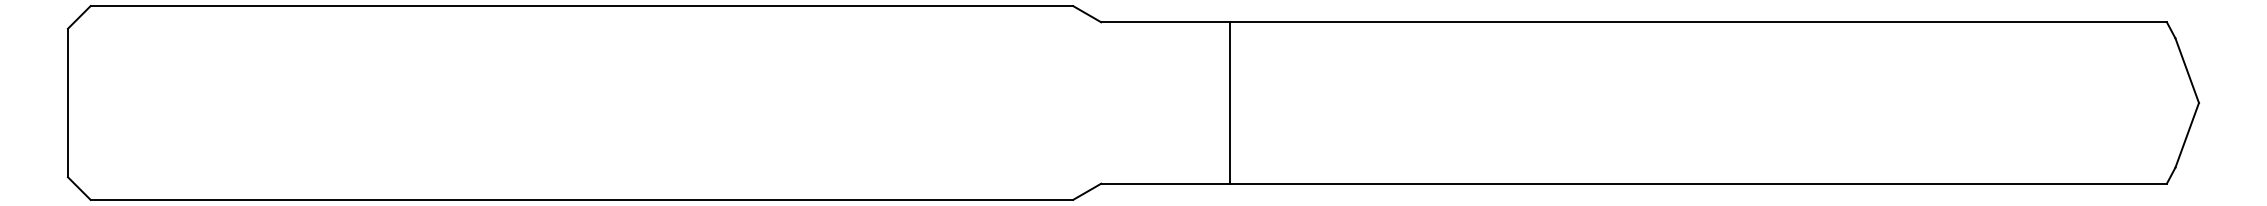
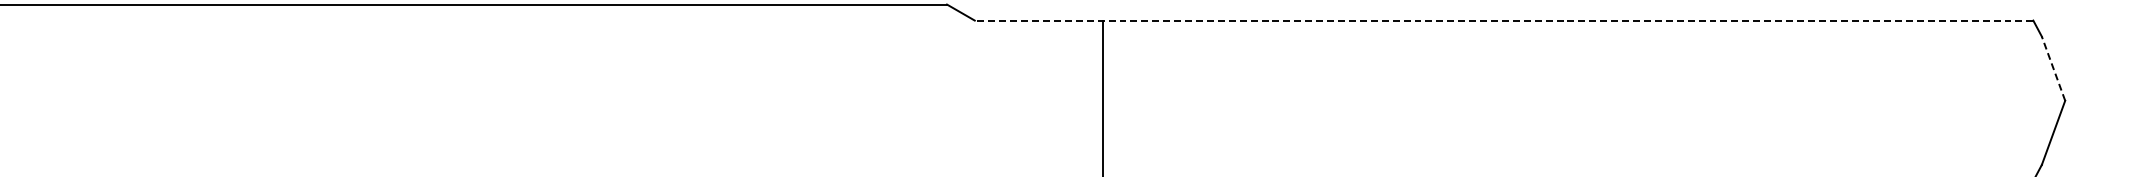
line: (1634, 22) -> (1504, 20), solid -> dashed
line: (2187, 70) -> (2053, 68), solid -> dashed

